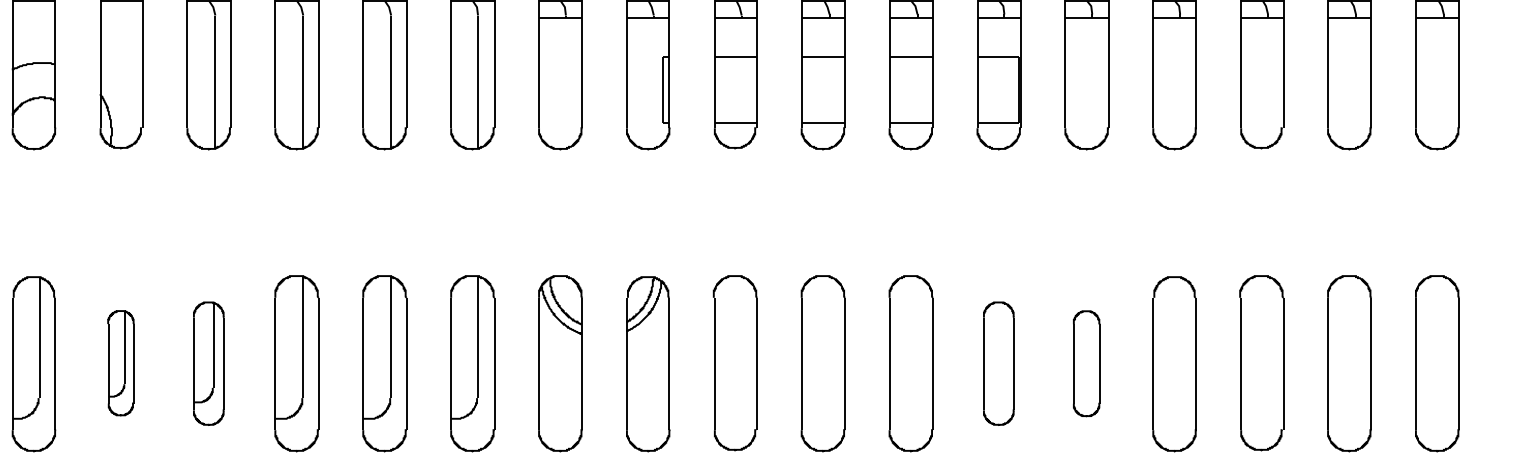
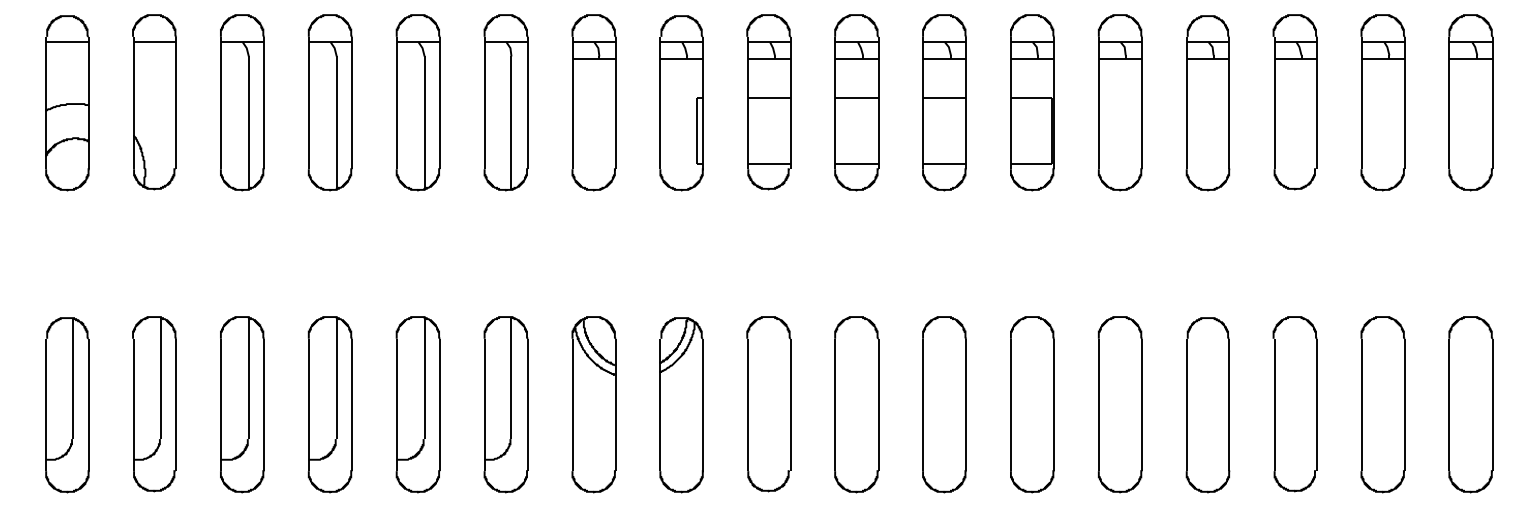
part: (121, 363) -> (154, 404), size x1.67
part: (209, 363) -> (242, 404), size x1.43
part: (999, 363) -> (1032, 404), size x1.43
part: (1086, 363) -> (1119, 404), size x1.67

